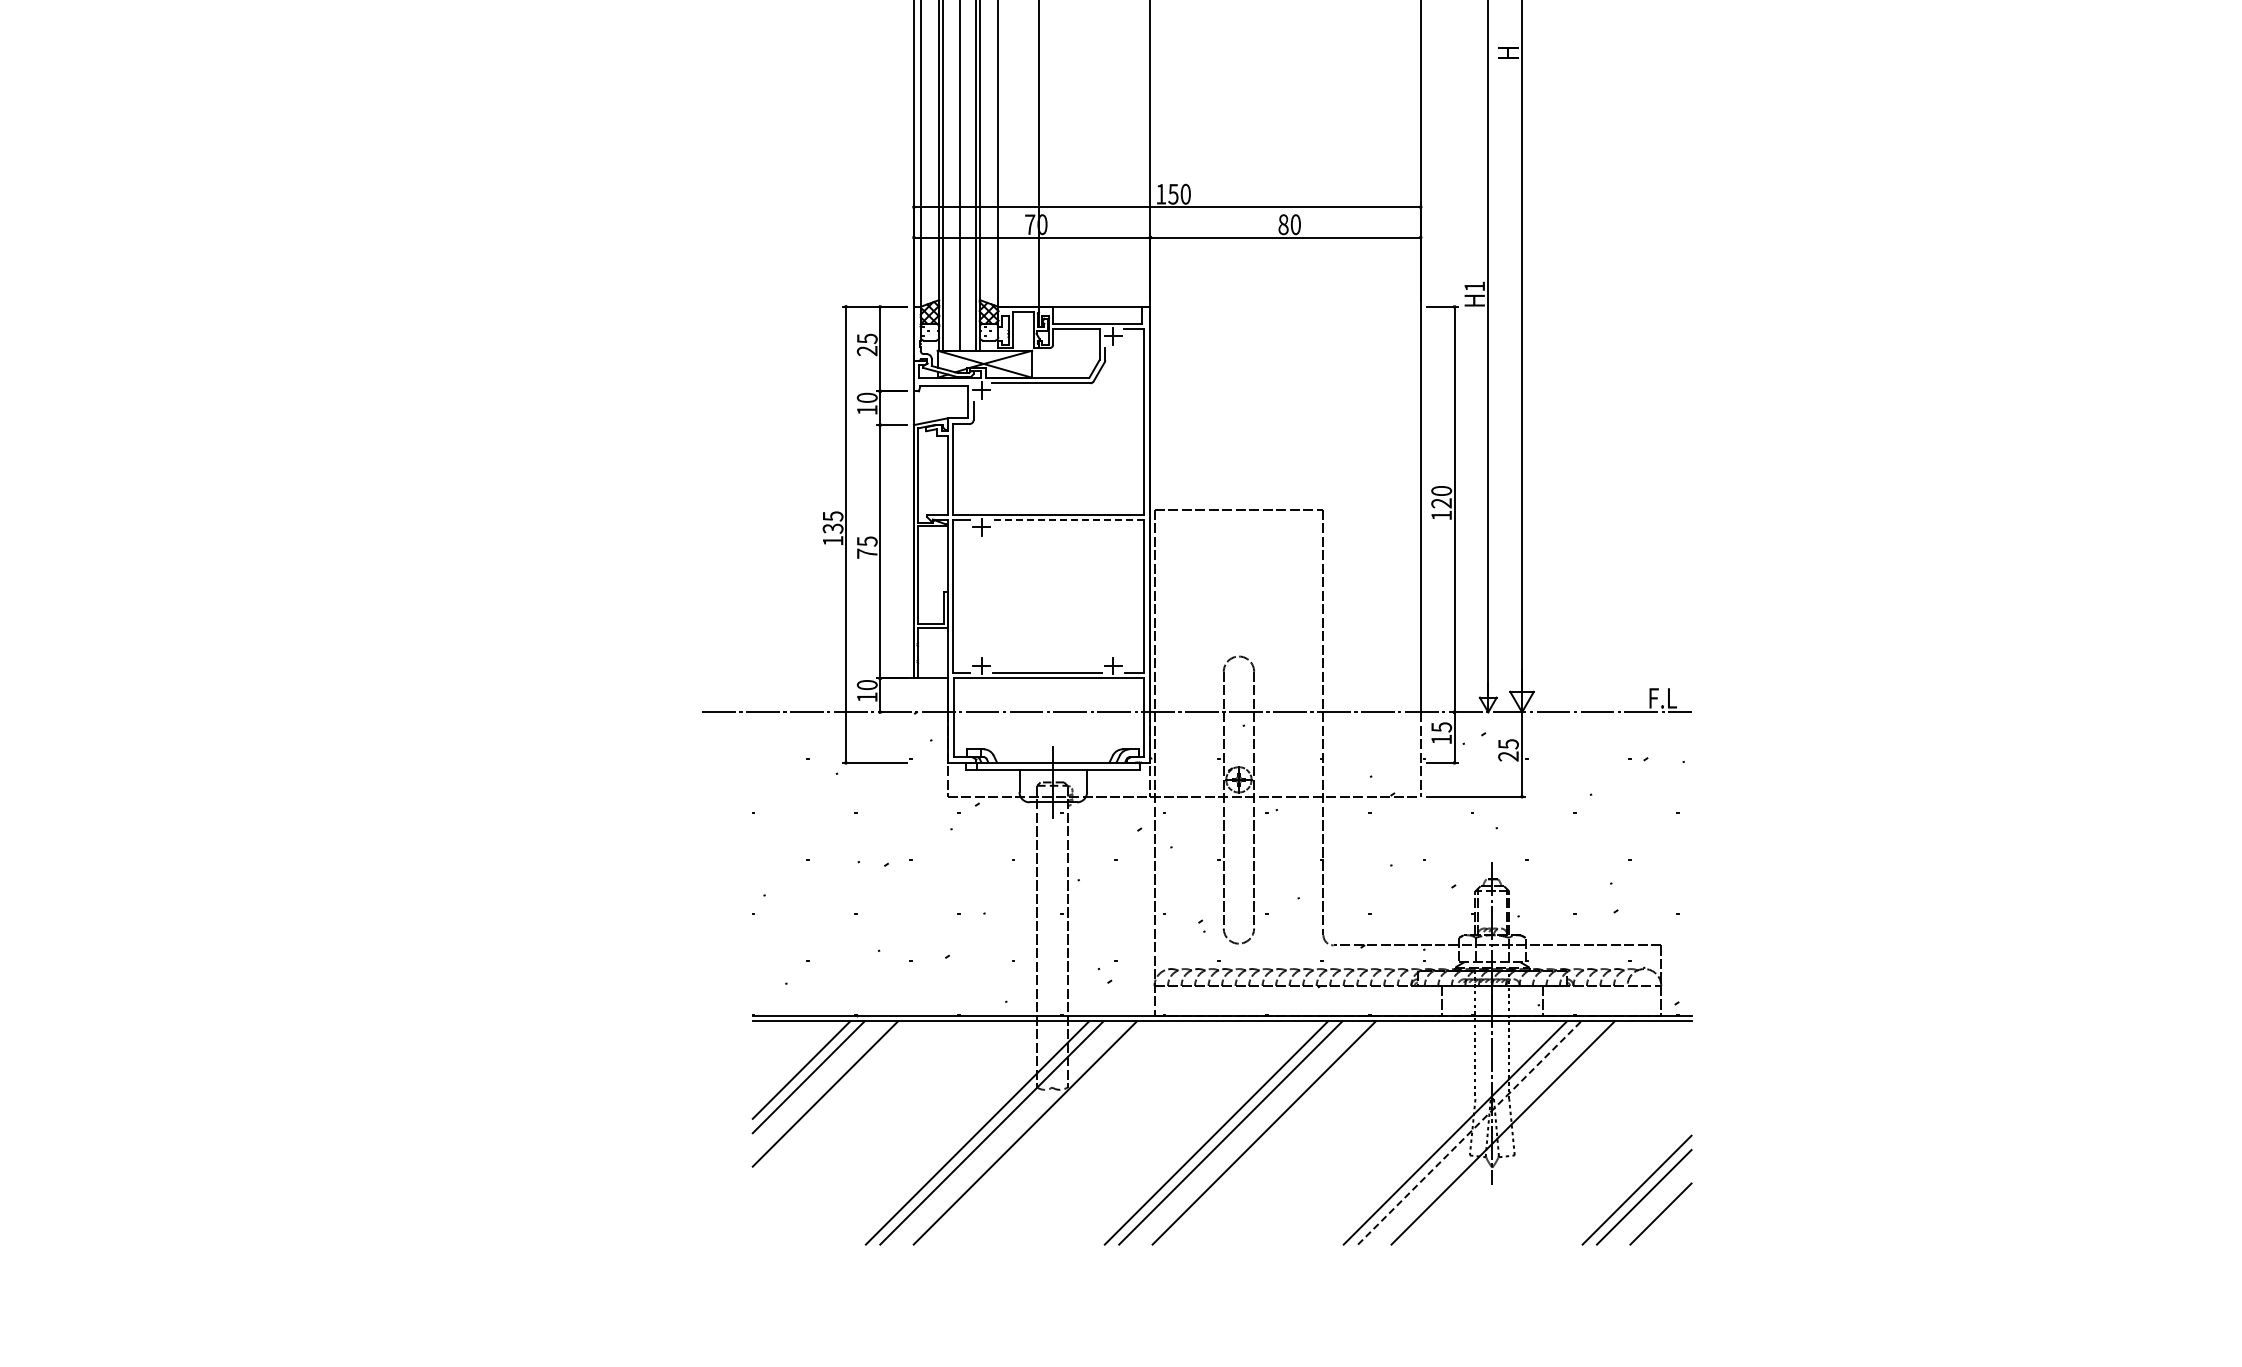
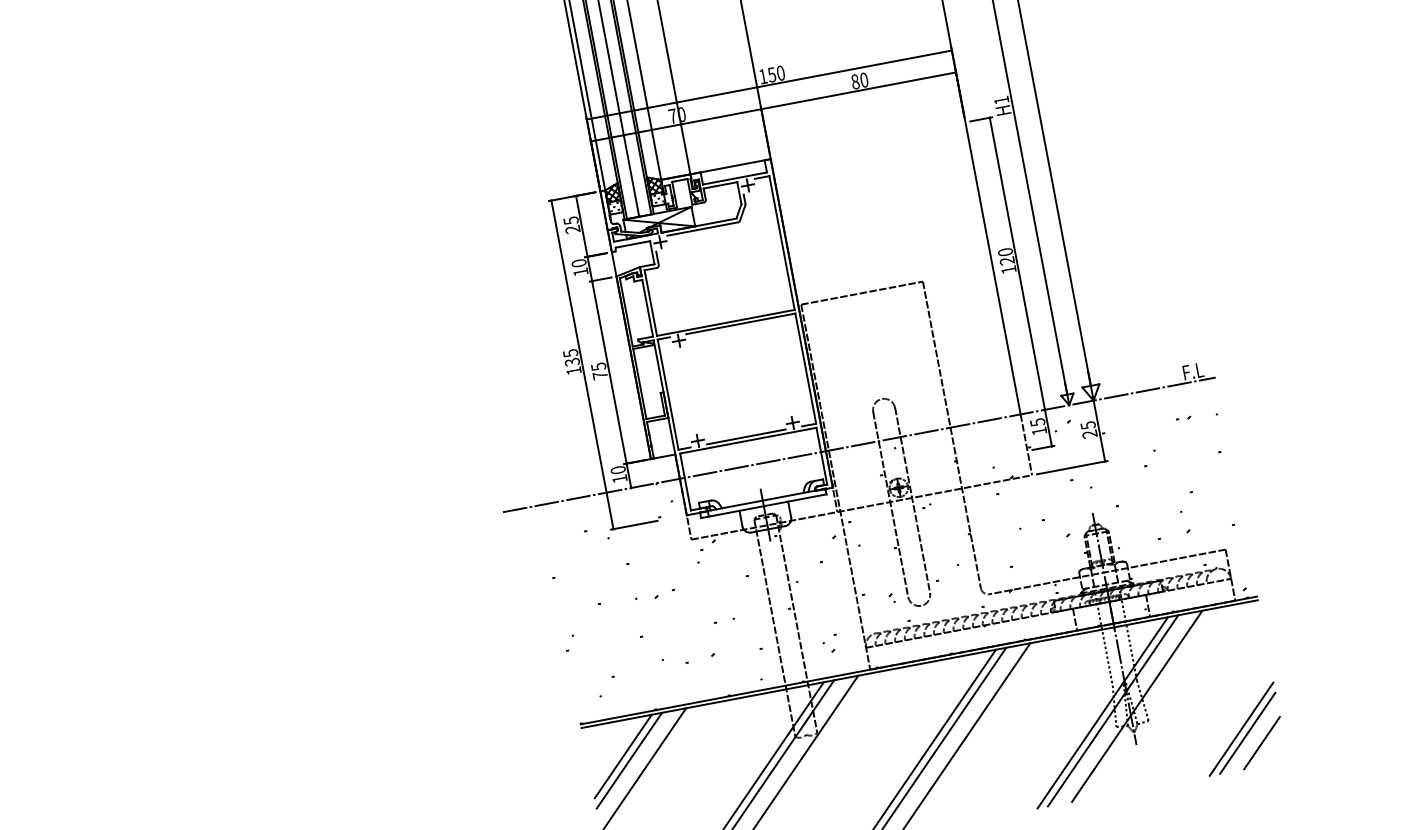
line: (1068, 520) -> (740, 324), dashed -> solid
line: (1469, 1133) -> (1113, 711), dashed -> solid

